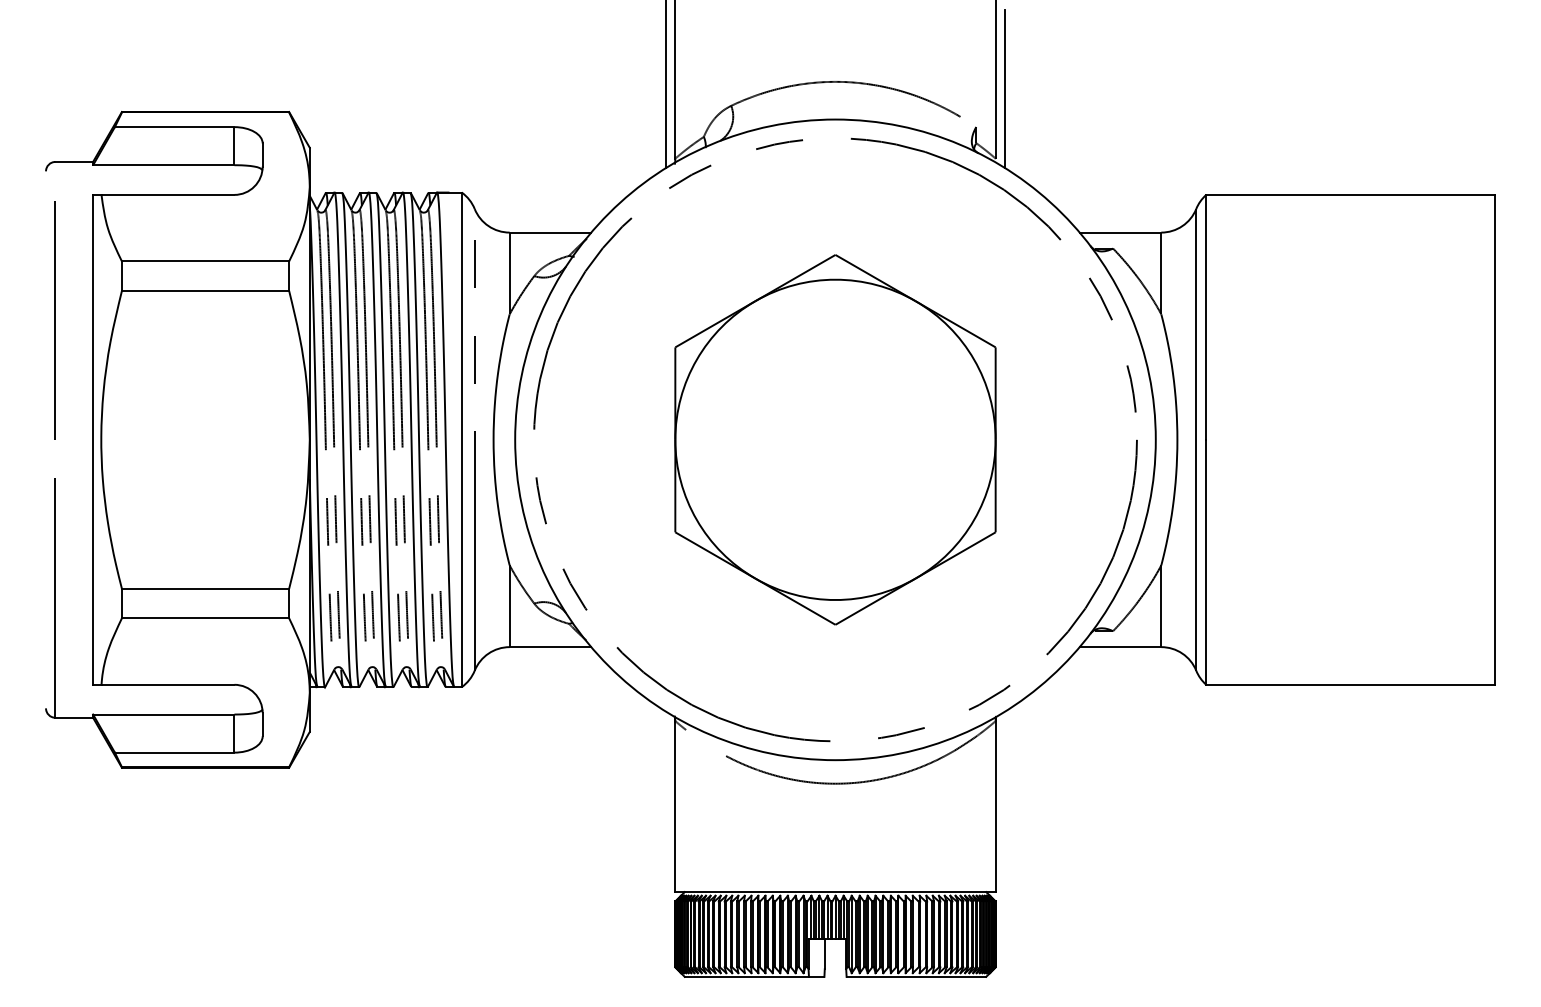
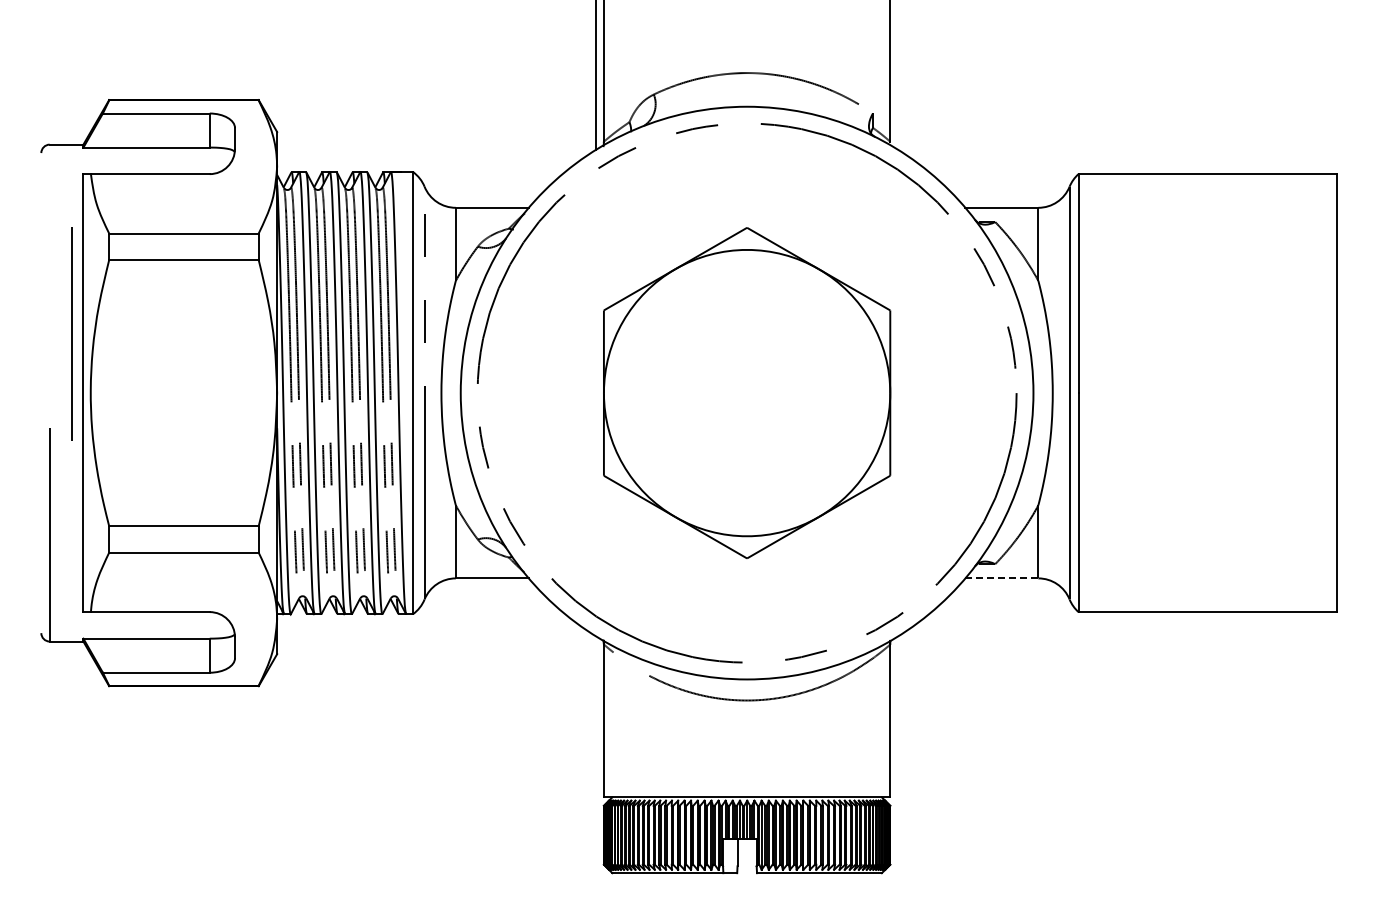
line: (1004, 89) -> (898, 79), removed
line: (55, 319) -> (71, 333), moved
line: (1121, 647) -> (1002, 578), solid -> dashed

